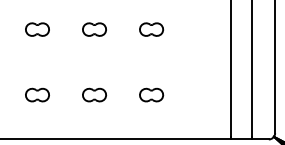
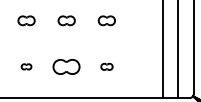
part: (37, 94) -> (26, 66), size x0.6
part: (94, 94) -> (66, 66), size x1.6
part: (151, 94) -> (106, 66), size x0.7

